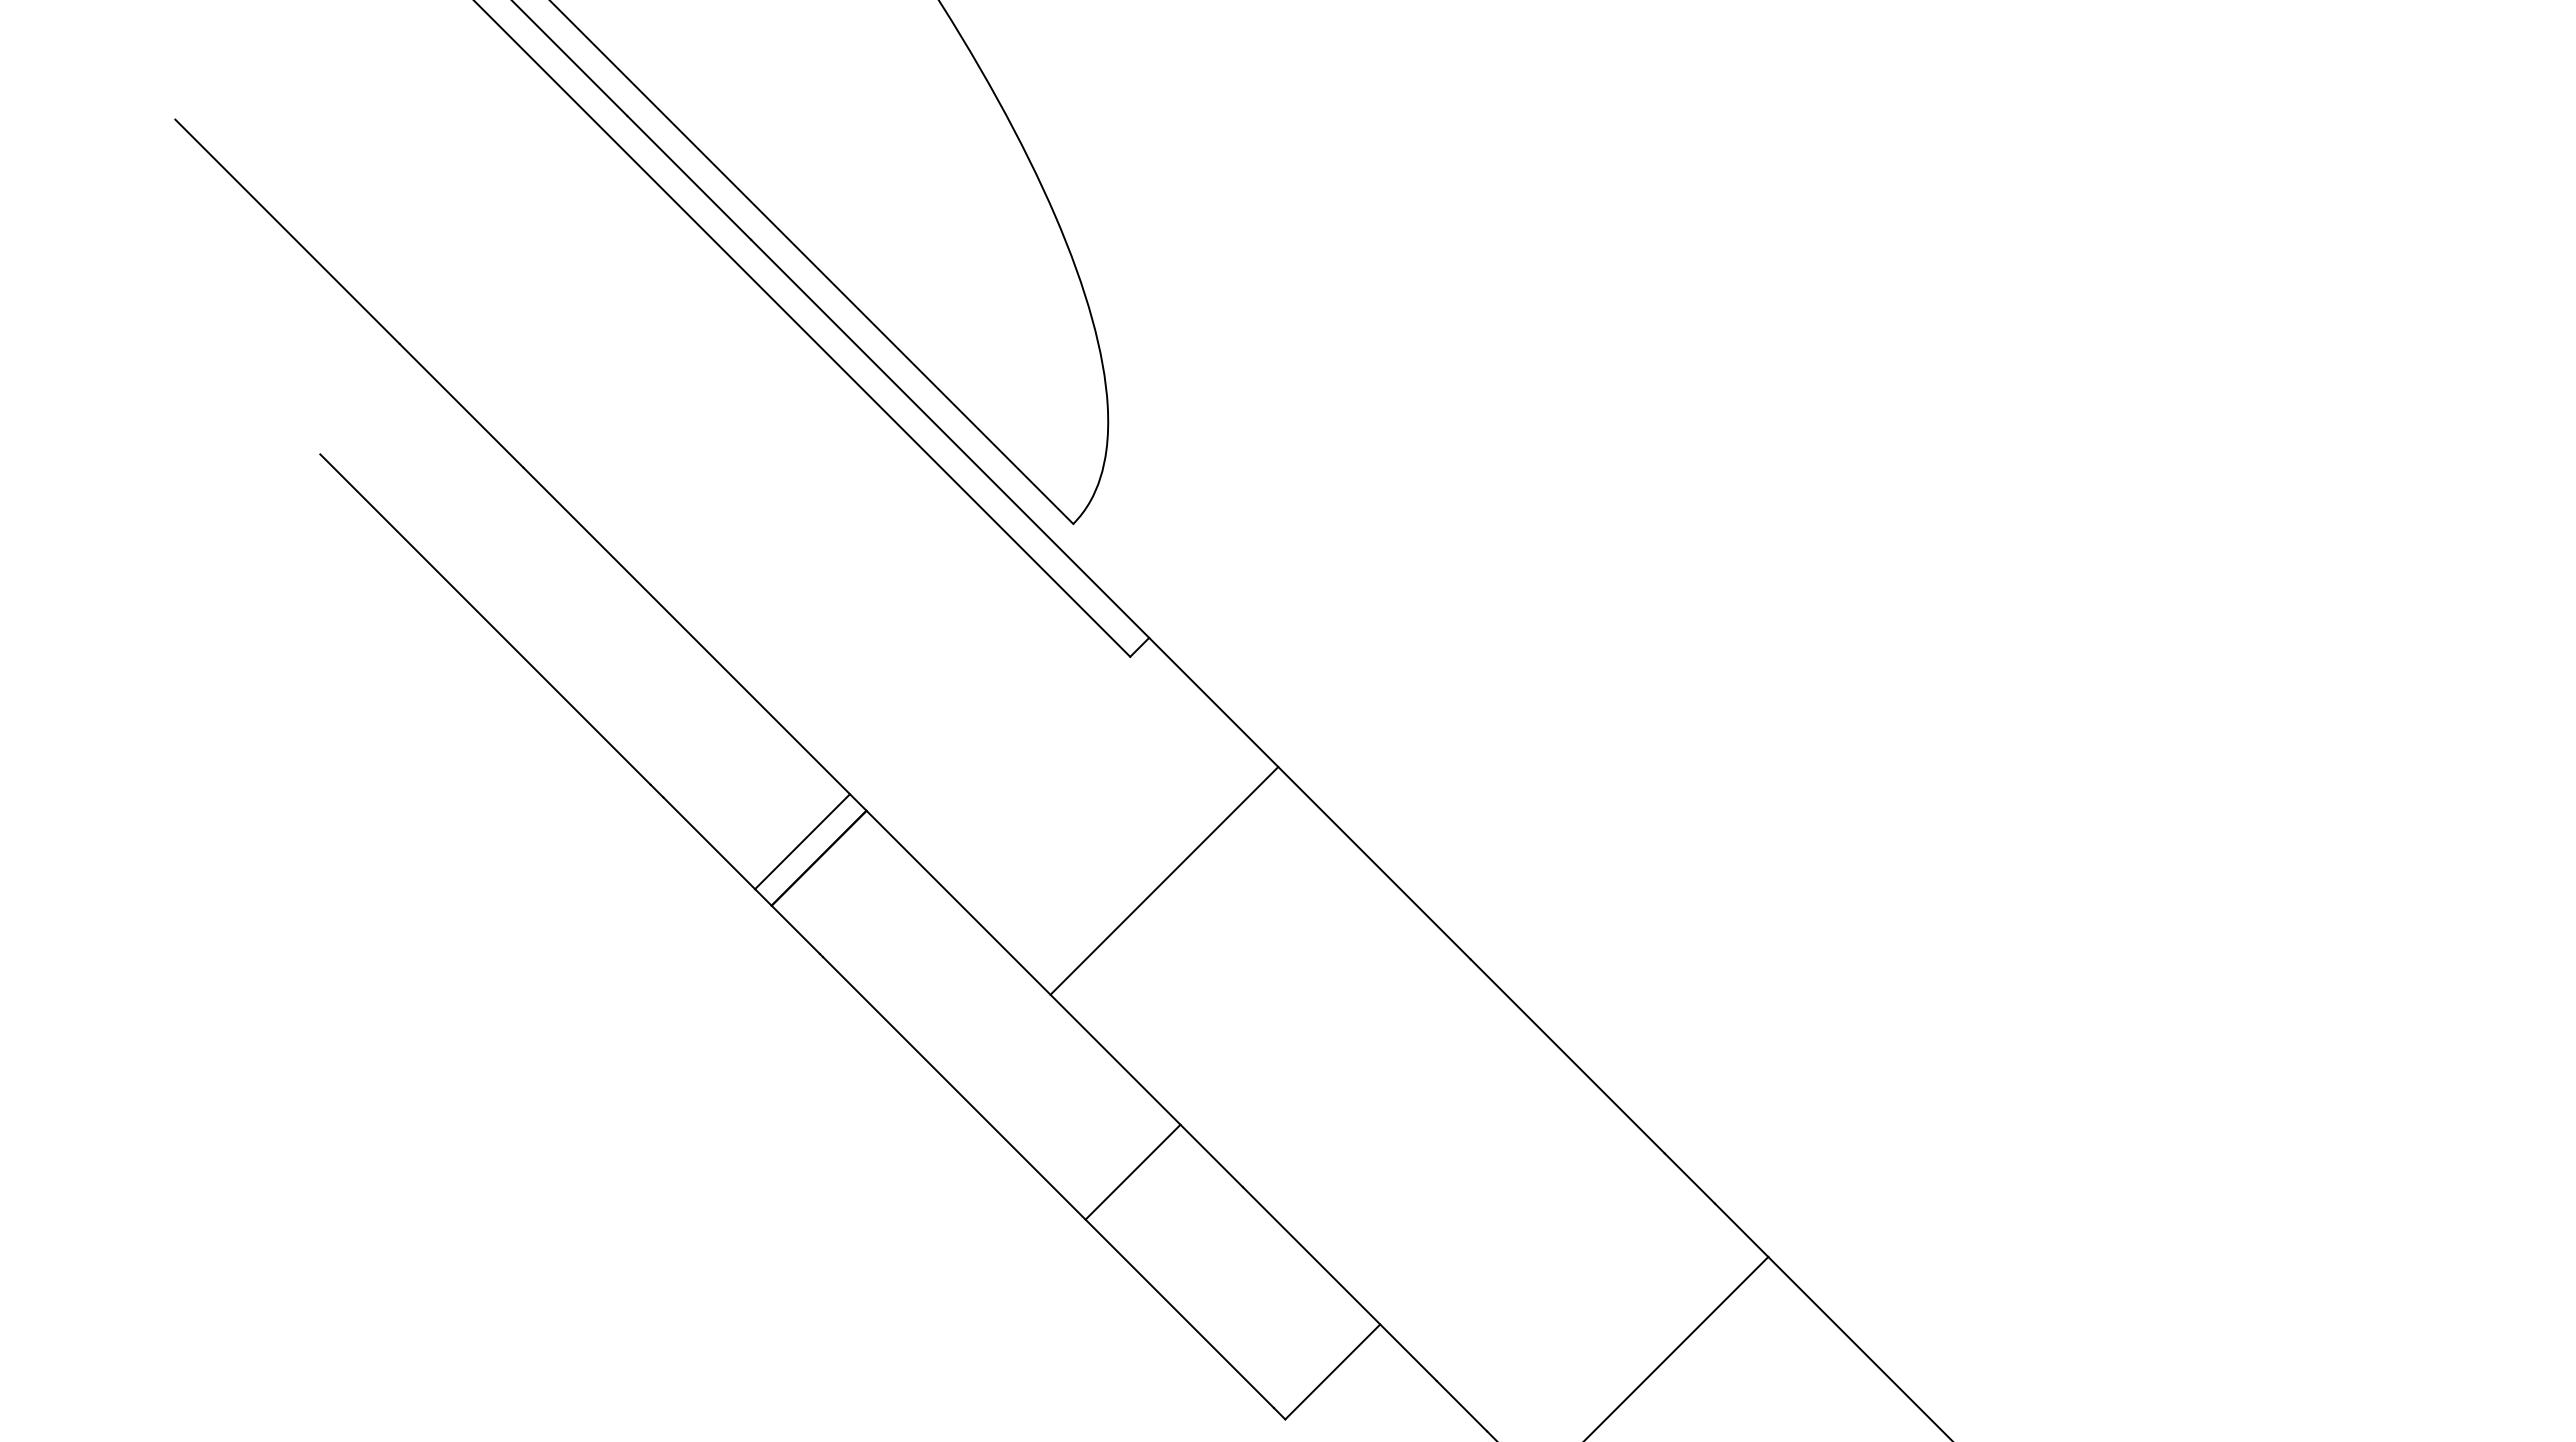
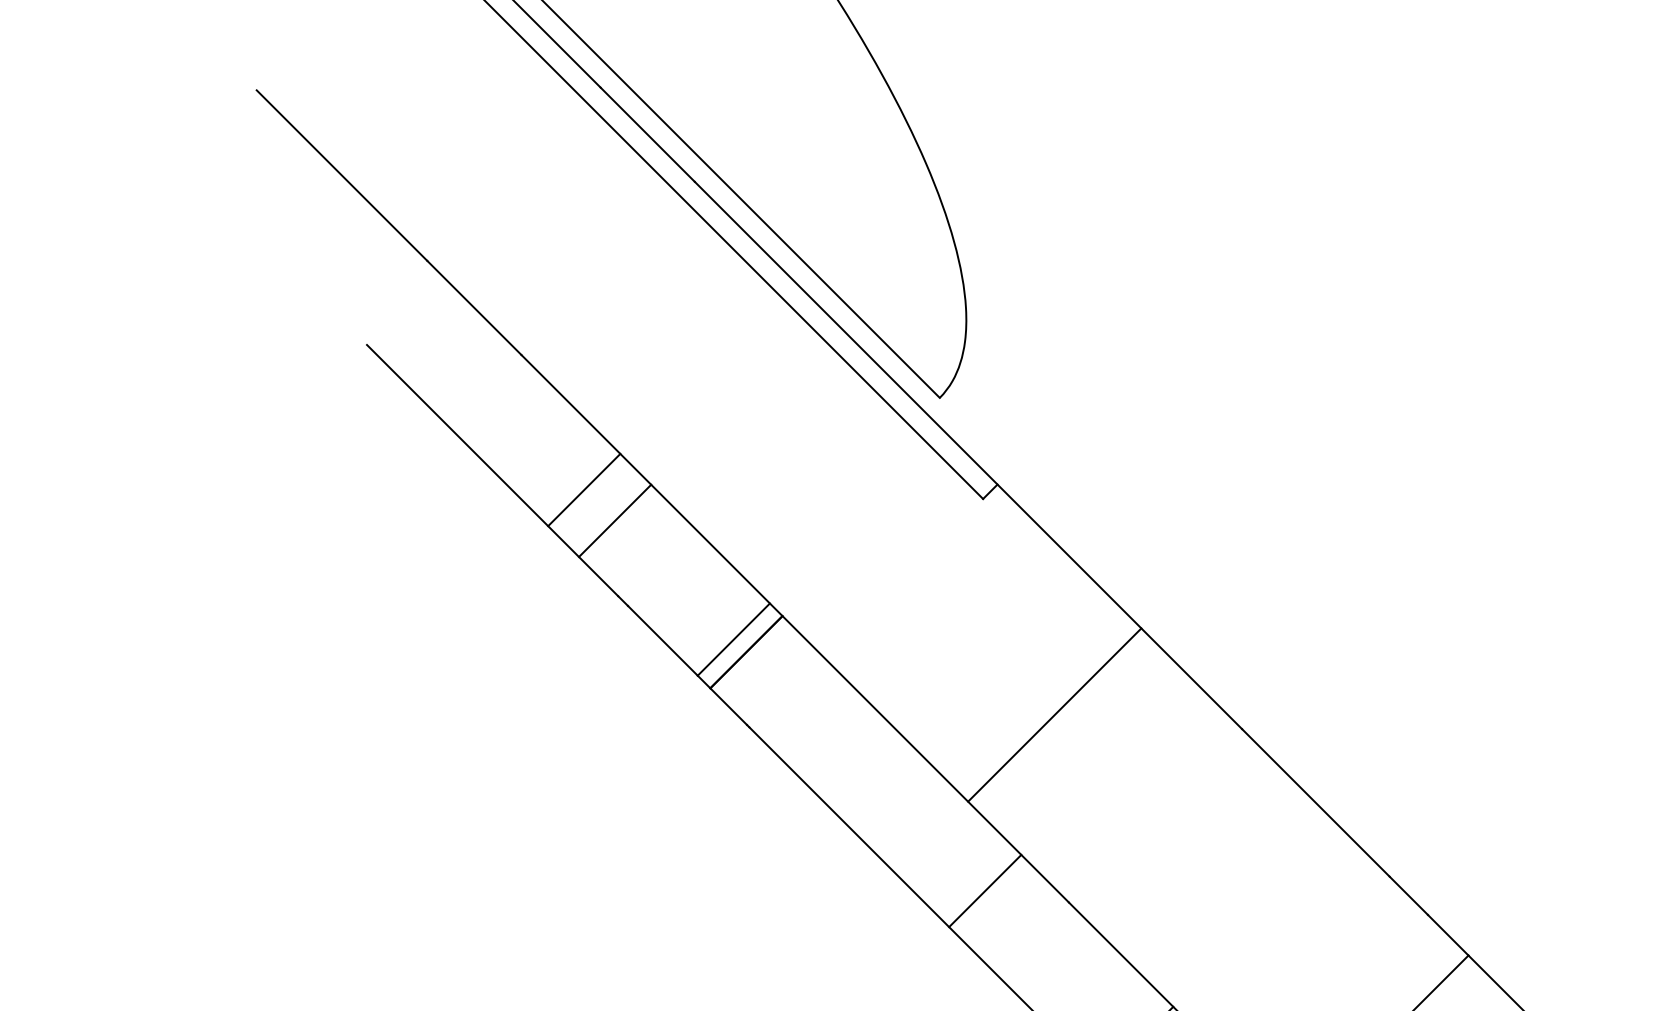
line: (605, 644) -> (583, 489), added
line: (646, 685) -> (615, 520), added
line: (1164, 880) -> (1054, 714), moved

